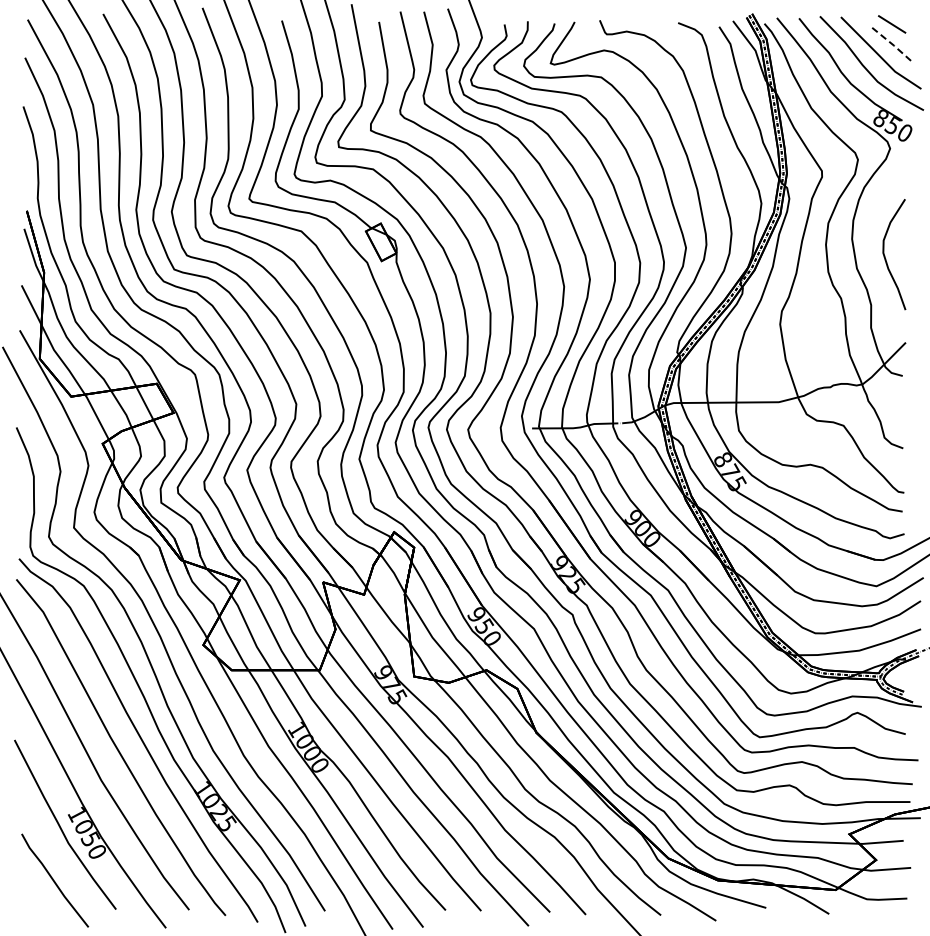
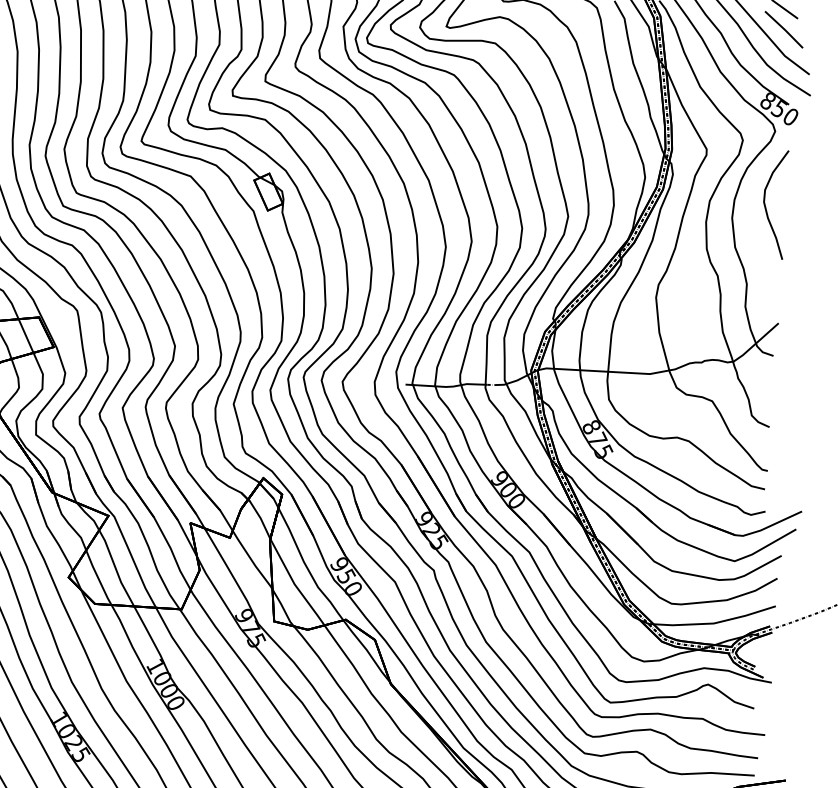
line: (893, 45) -> (784, 30), dashed -> solid
curve: (885, 255) -> (766, 204), moved

